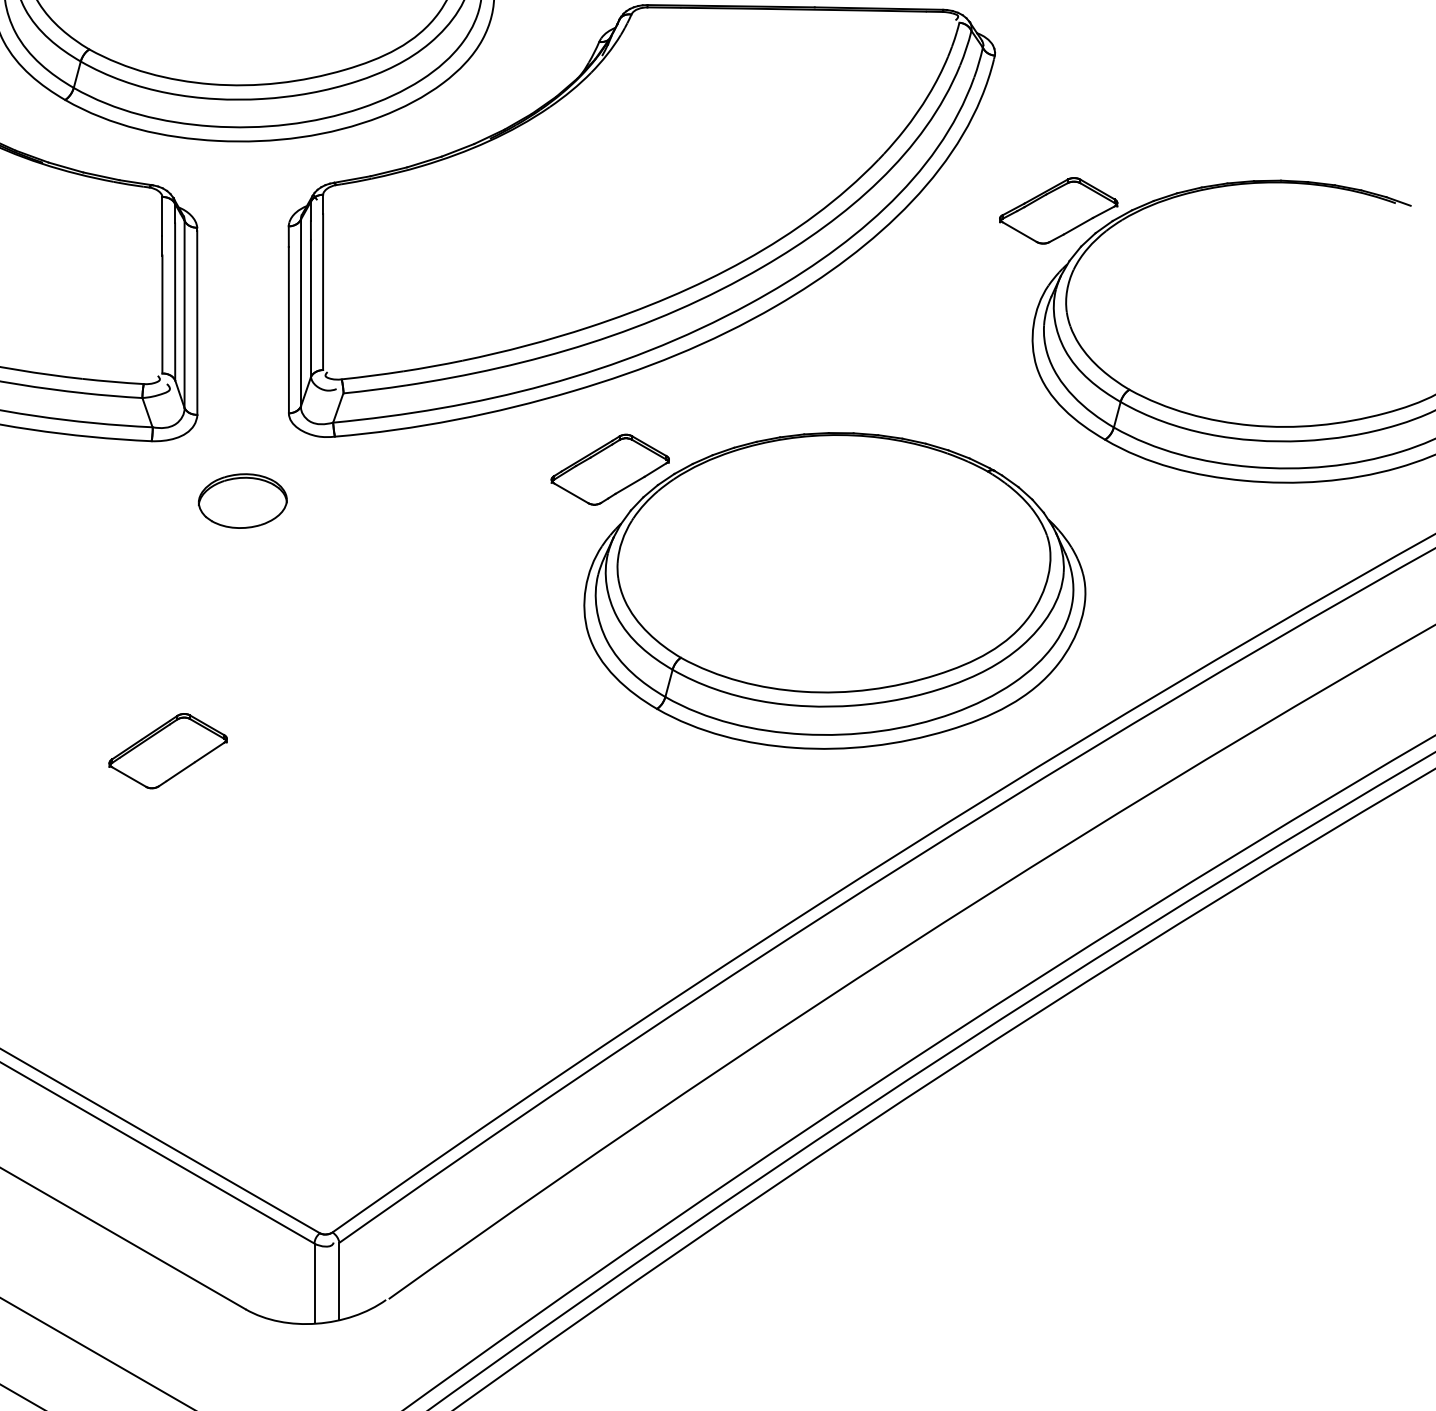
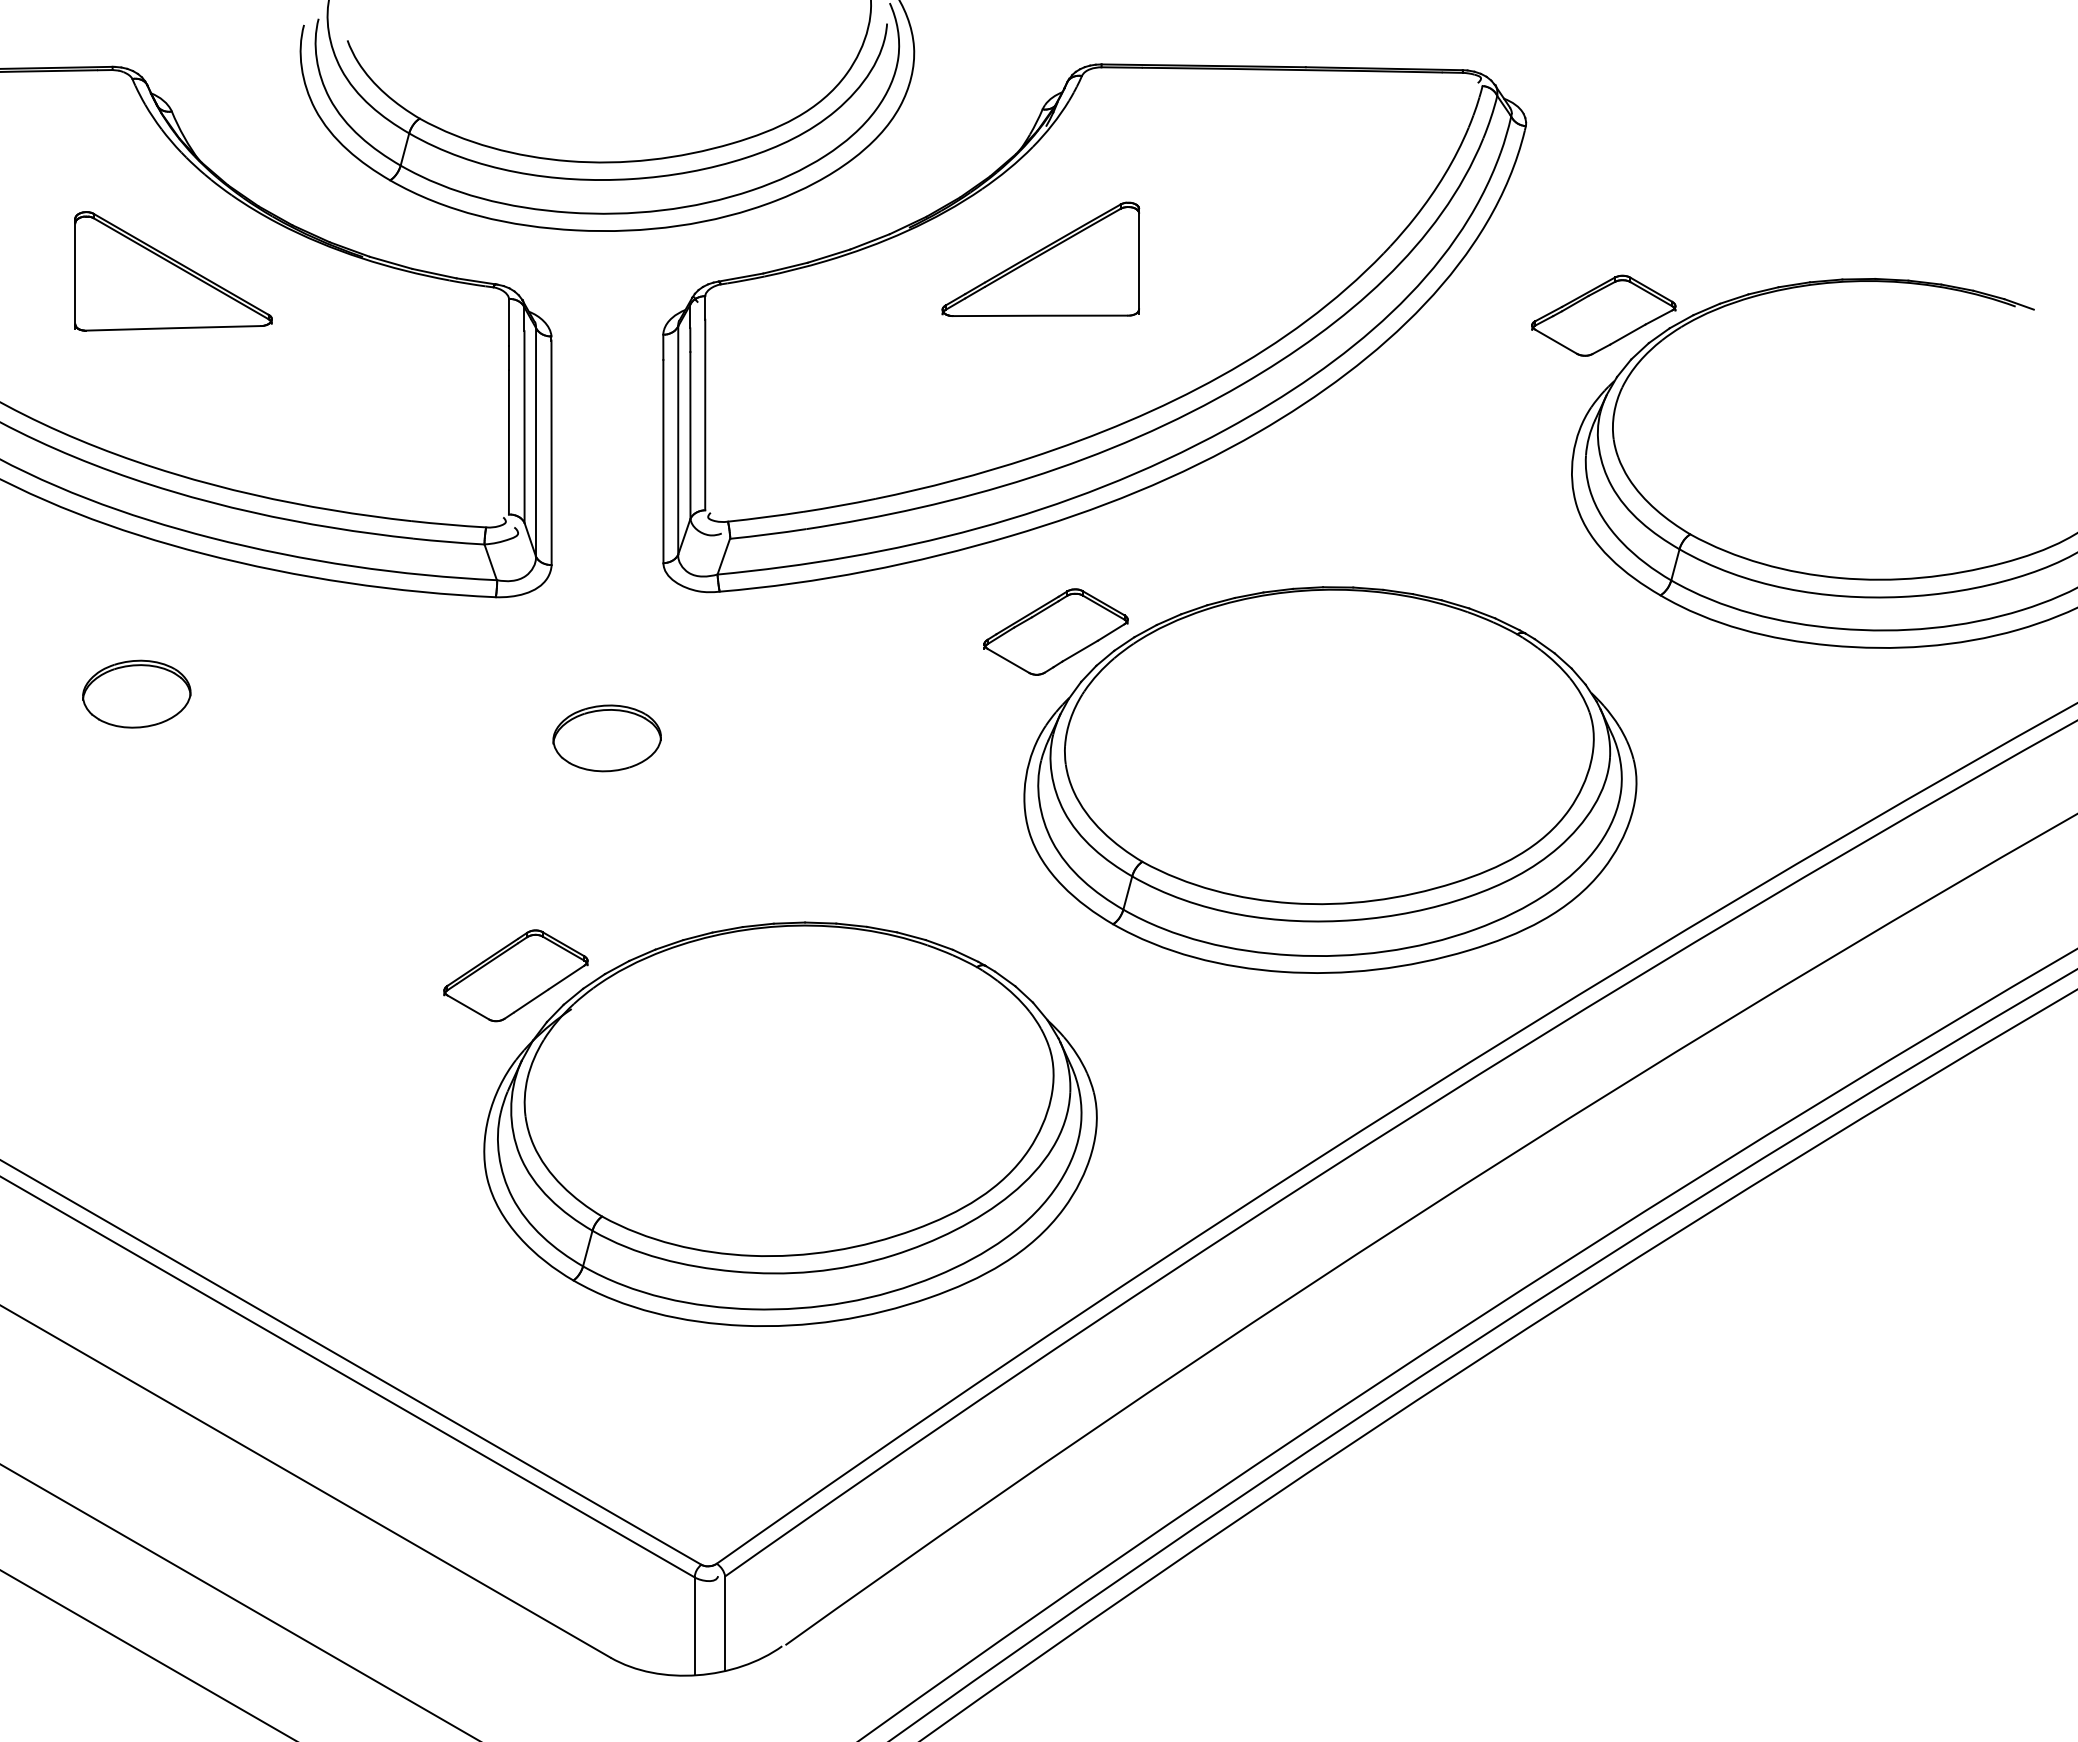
part: (597, 163) -> (1040, 258), added
part: (242, 501) -> (606, 738), moved
part: (392, 872) -> (790, 1123), added

